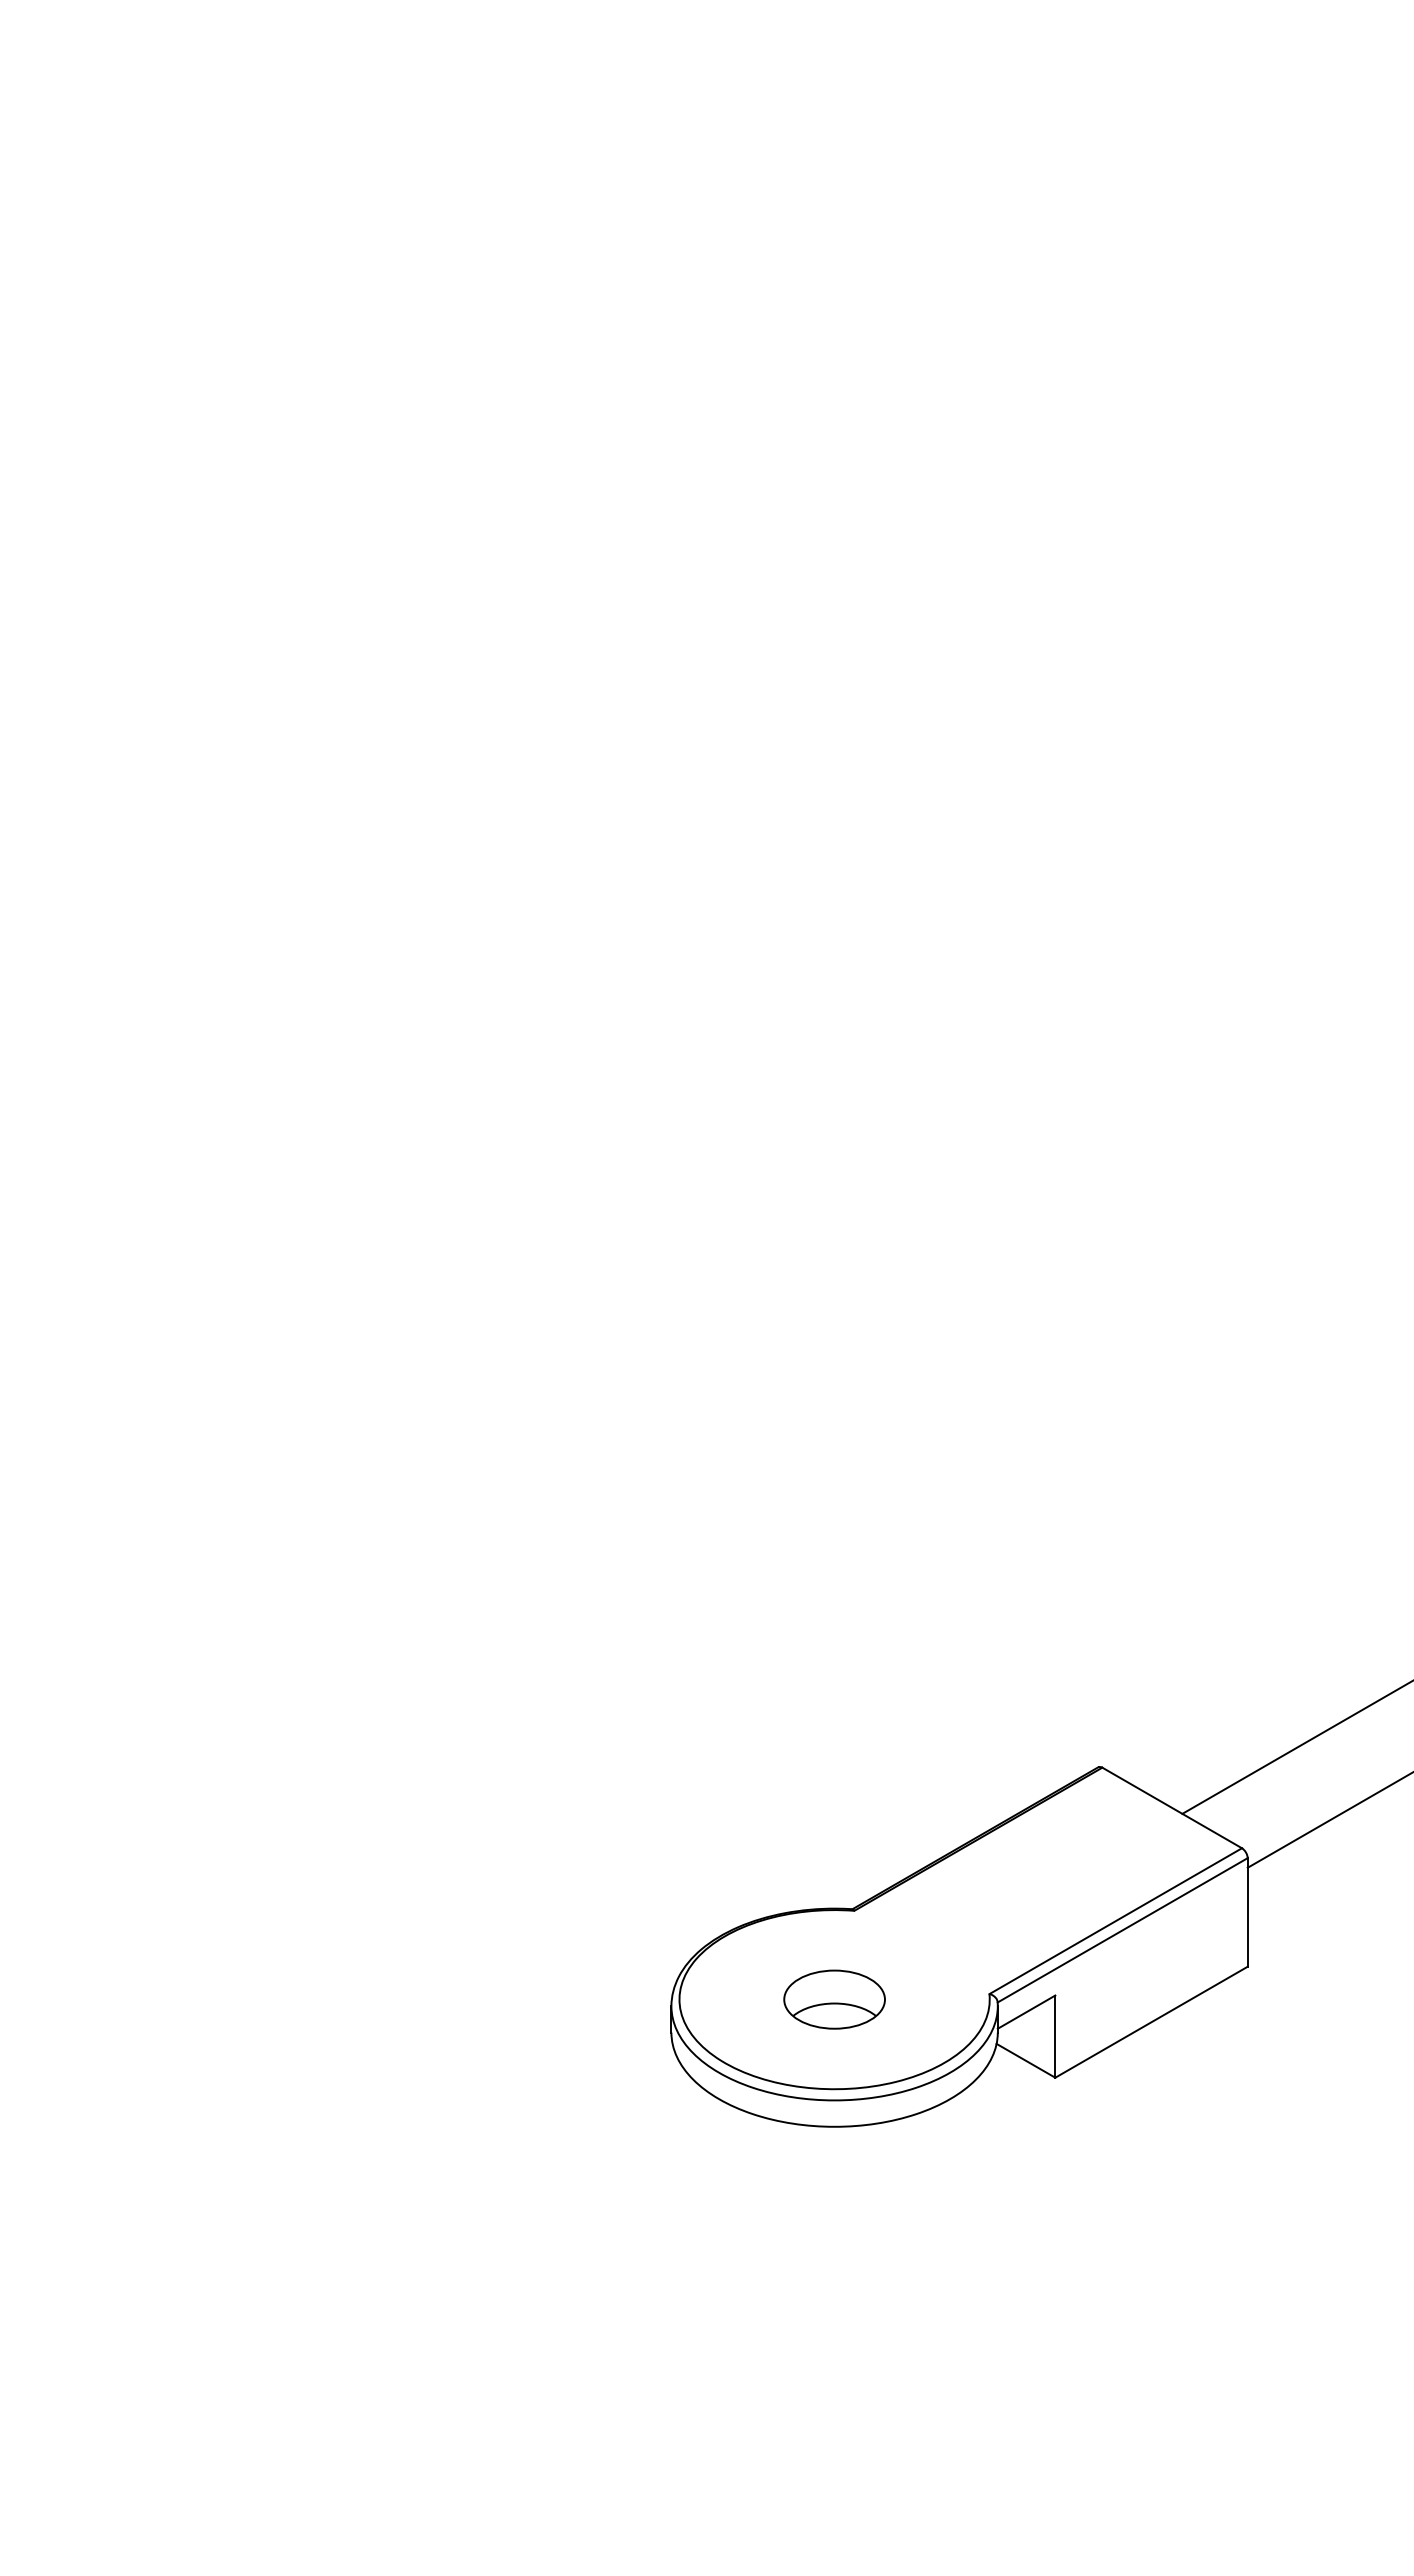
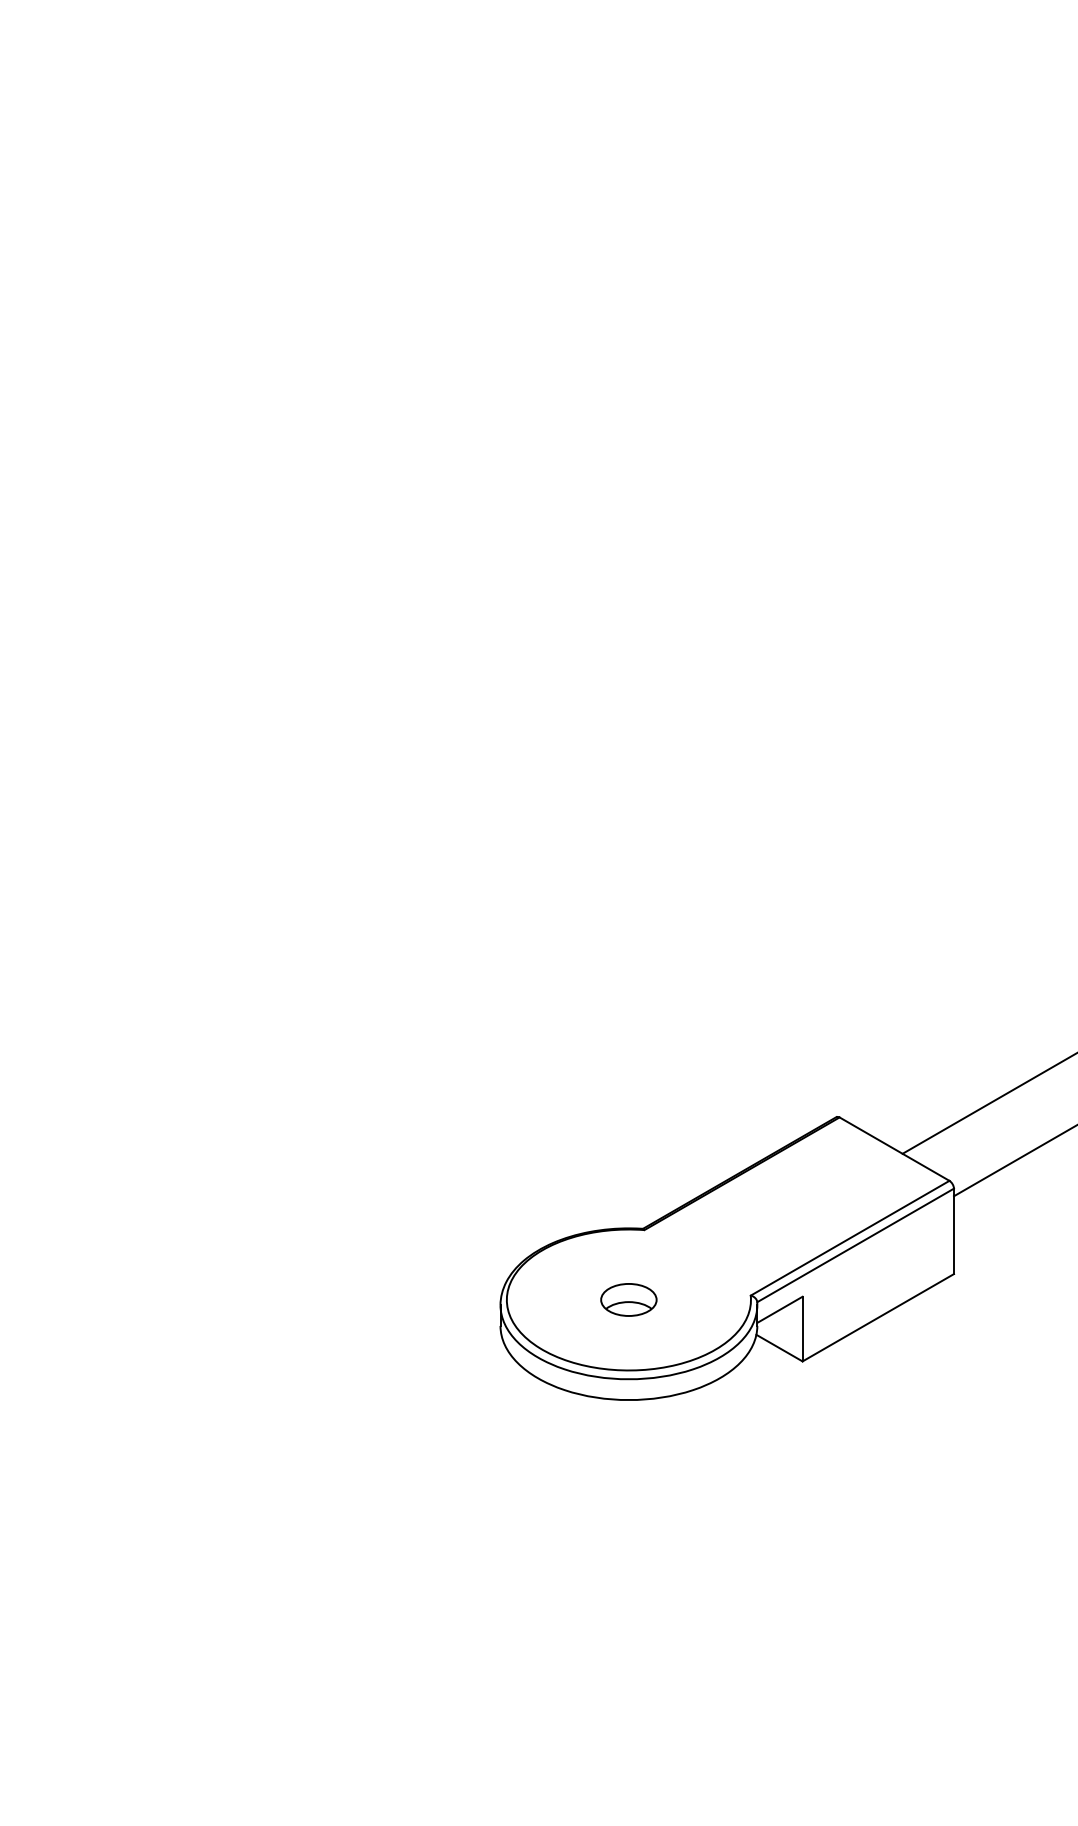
part: (834, 1999) -> (628, 1299), size x0.7

